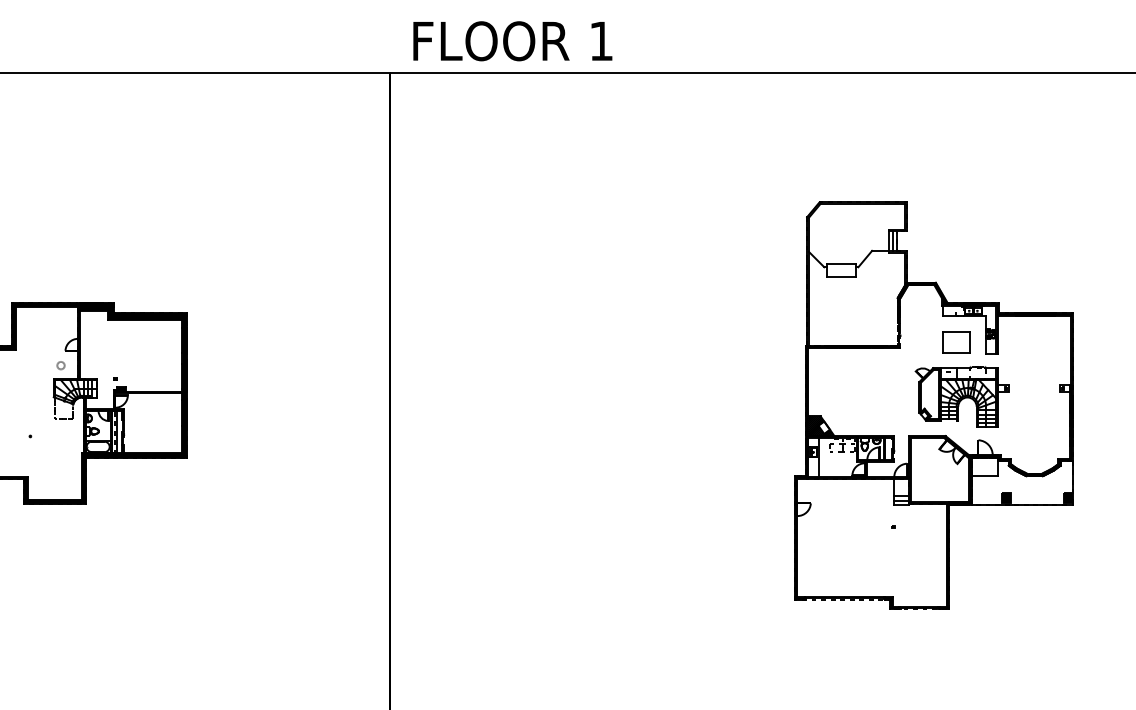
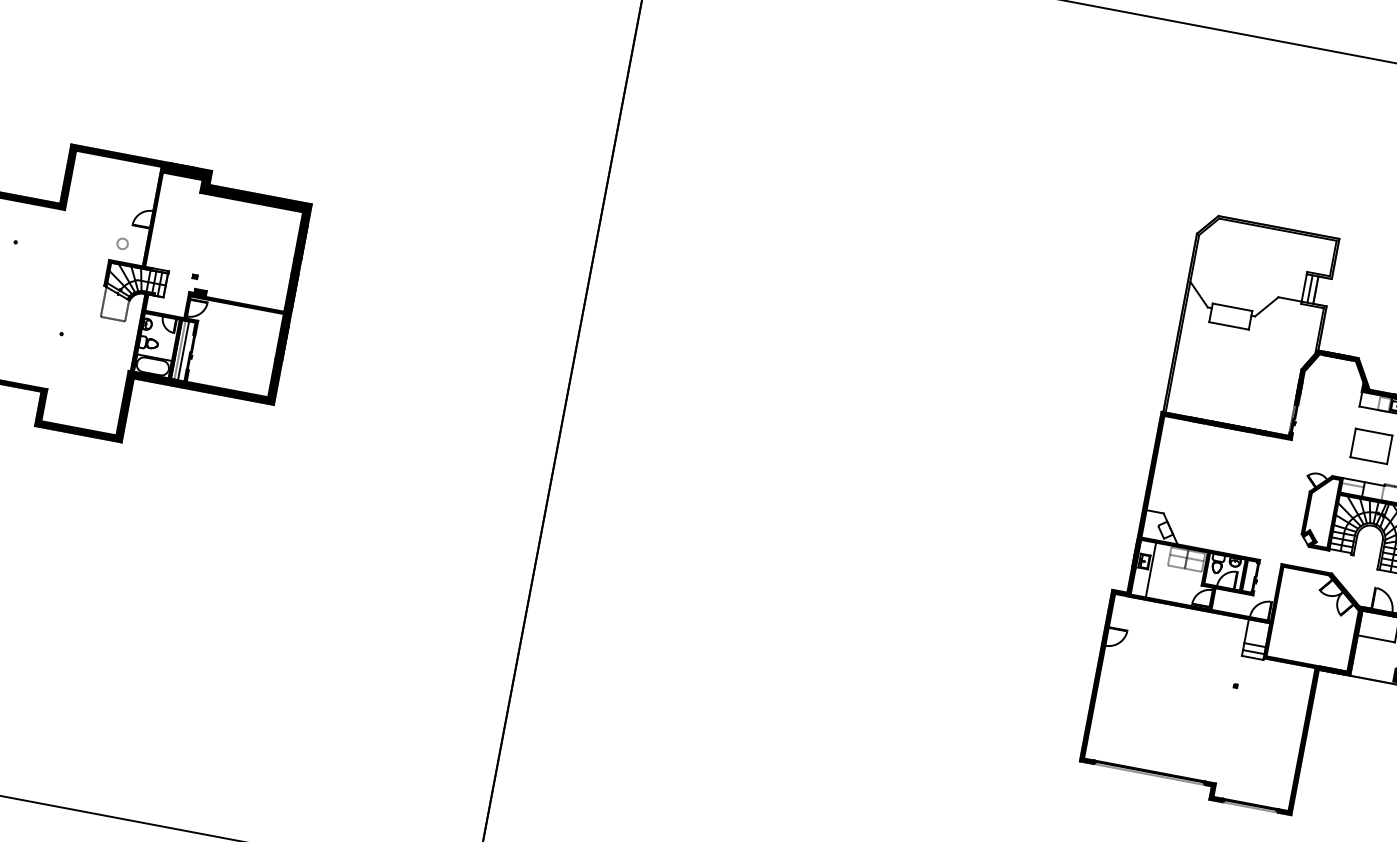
hatch: (820, 426) -> (1160, 527), removed

